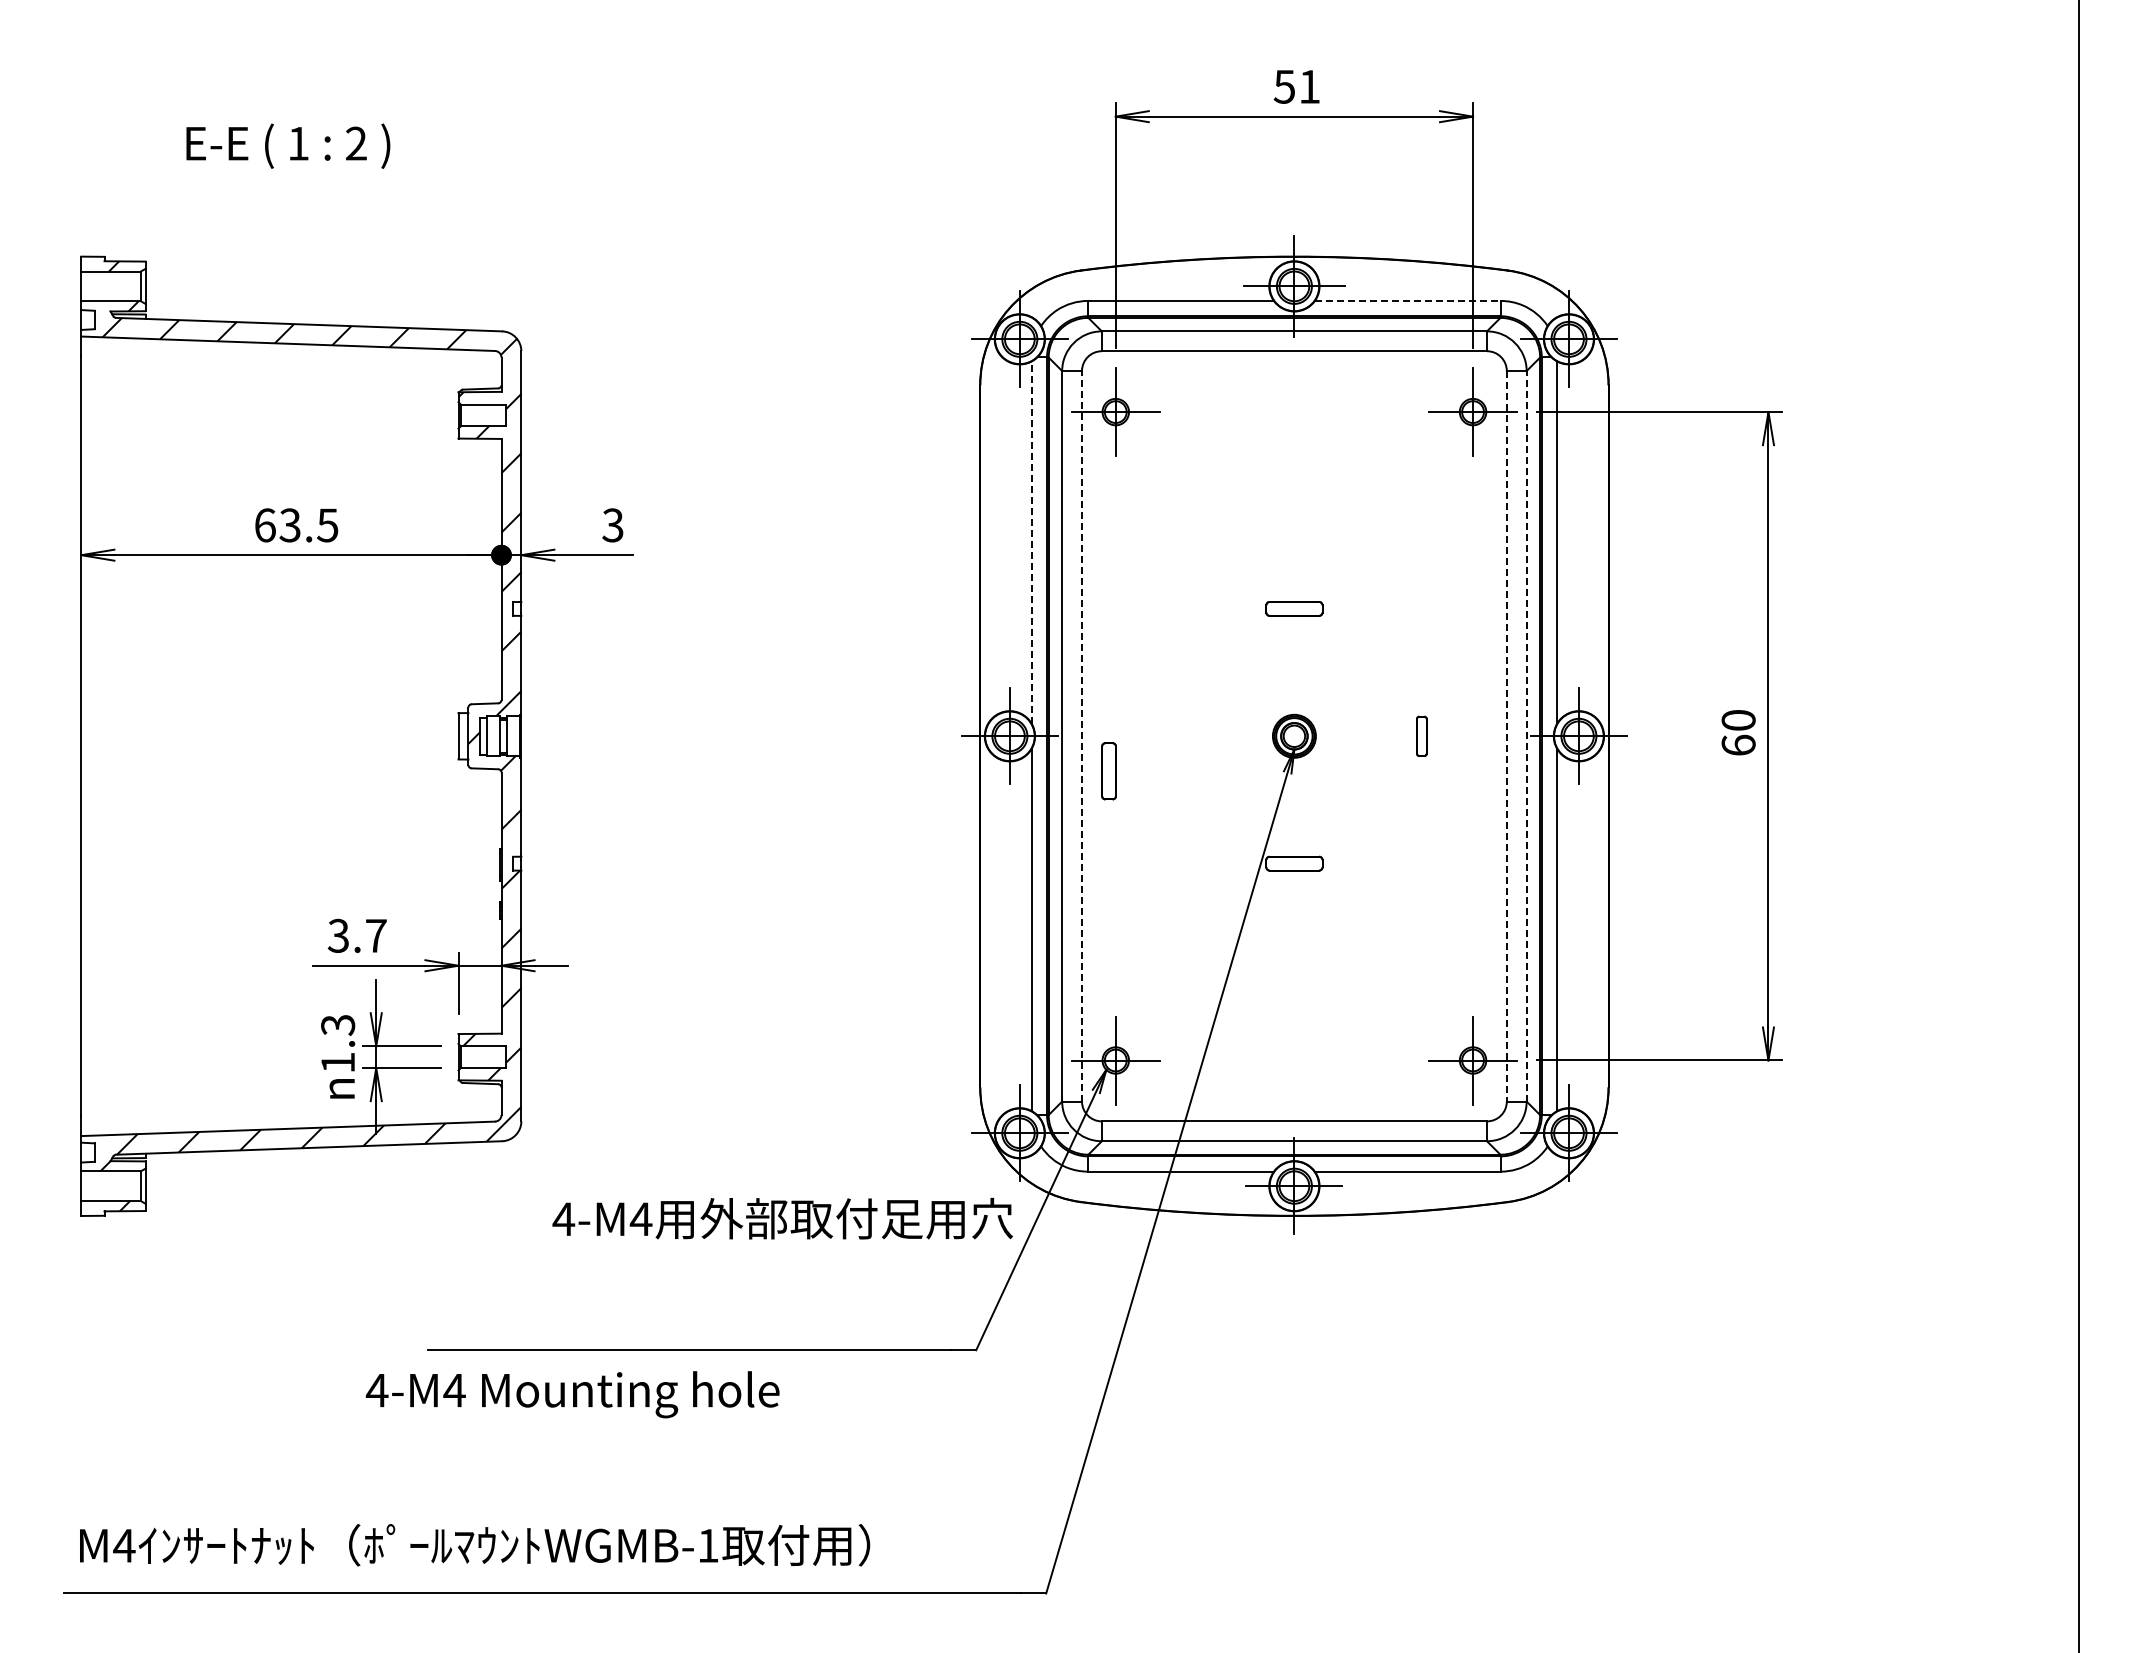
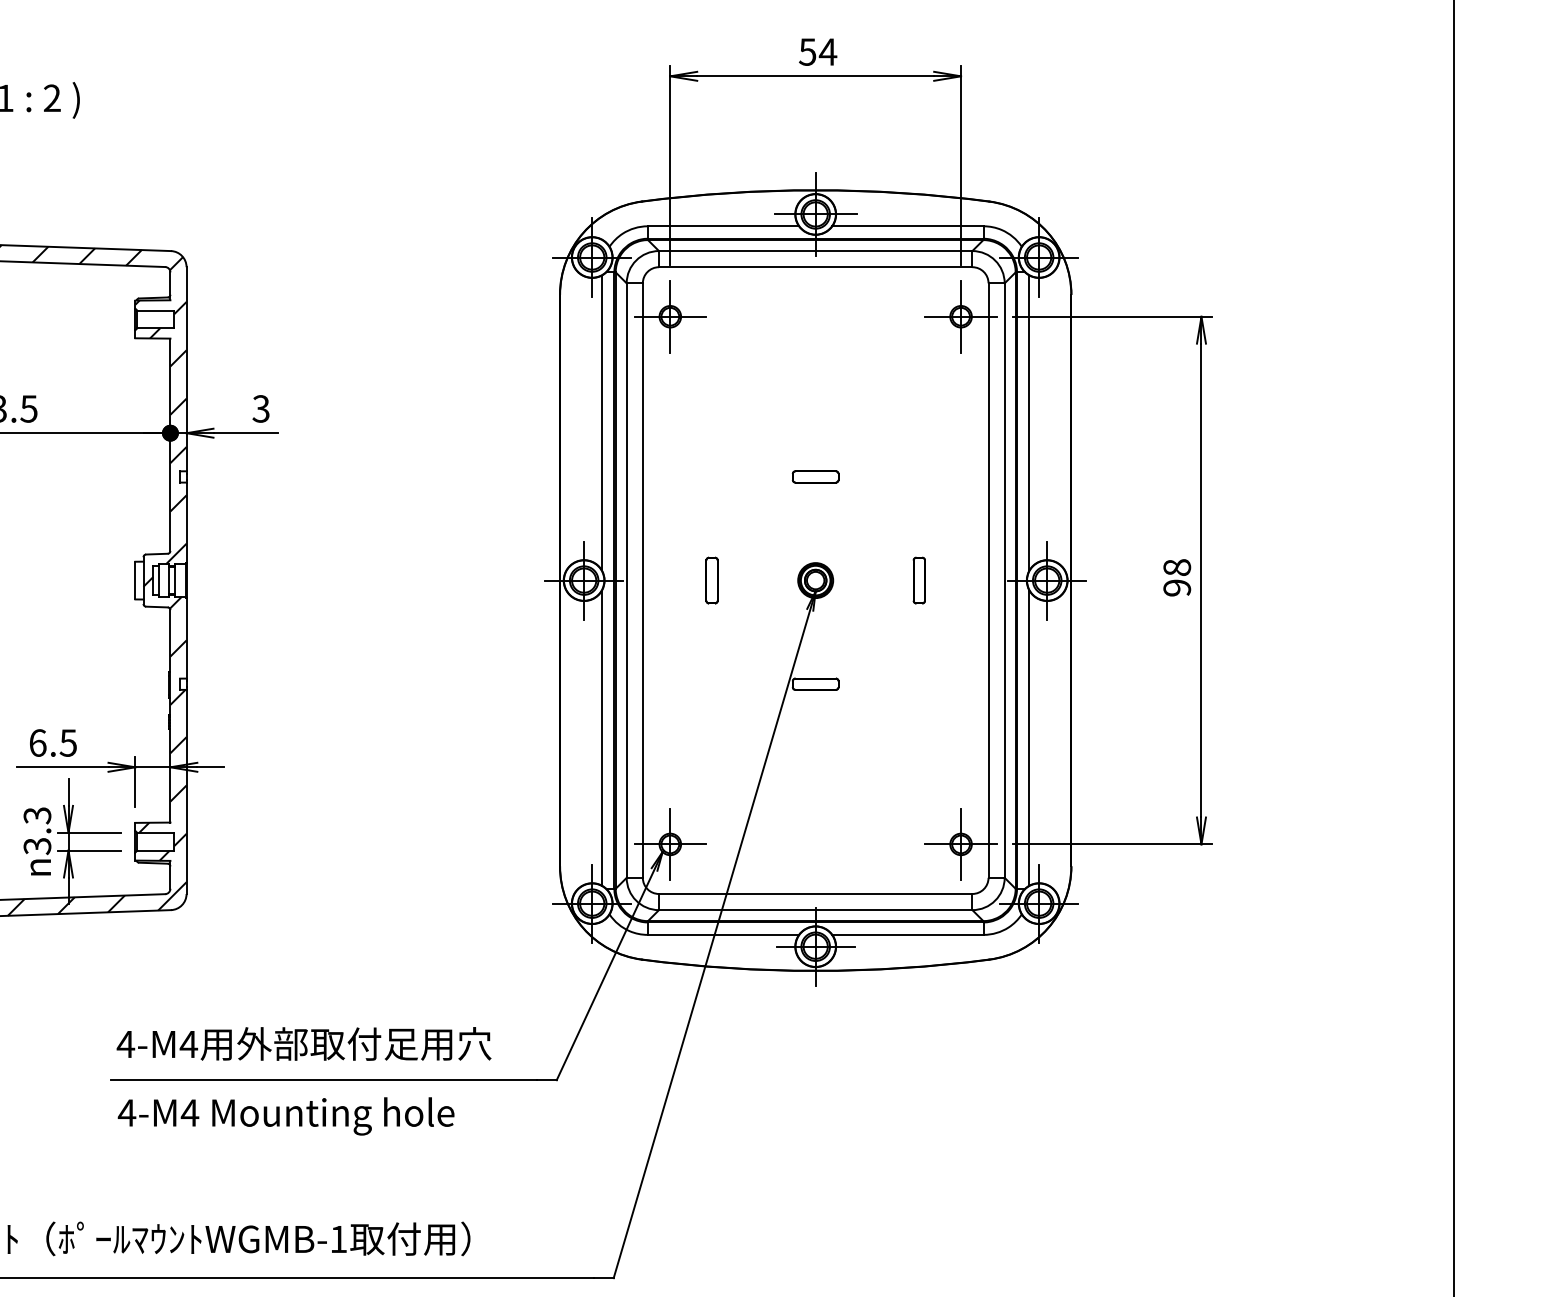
text: (1309, 86) -> (827, 51), 51 -> 54
line: (1407, 300) -> (907, 225), dashed -> solid
line: (1031, 542) -> (601, 422), dashed -> solid
text: (1738, 732) -> (1177, 577), 60 -> 98
line: (1082, 735) -> (643, 579), dashed -> solid
line: (1526, 735) -> (1004, 579), dashed -> solid
part: (1421, 736) -> (919, 580), size x1.43
line: (1506, 736) -> (988, 580), dashed -> solid
part: (1108, 771) -> (711, 580), moved
text: (356, 935) -> (52, 742), 3.7 -> 6.5
text: (338, 1062) -> (37, 846), 1.3 -> 3.3
text: (782, 1218) -> (303, 1043), moved
text: (572, 1394) -> (285, 1116), moved

